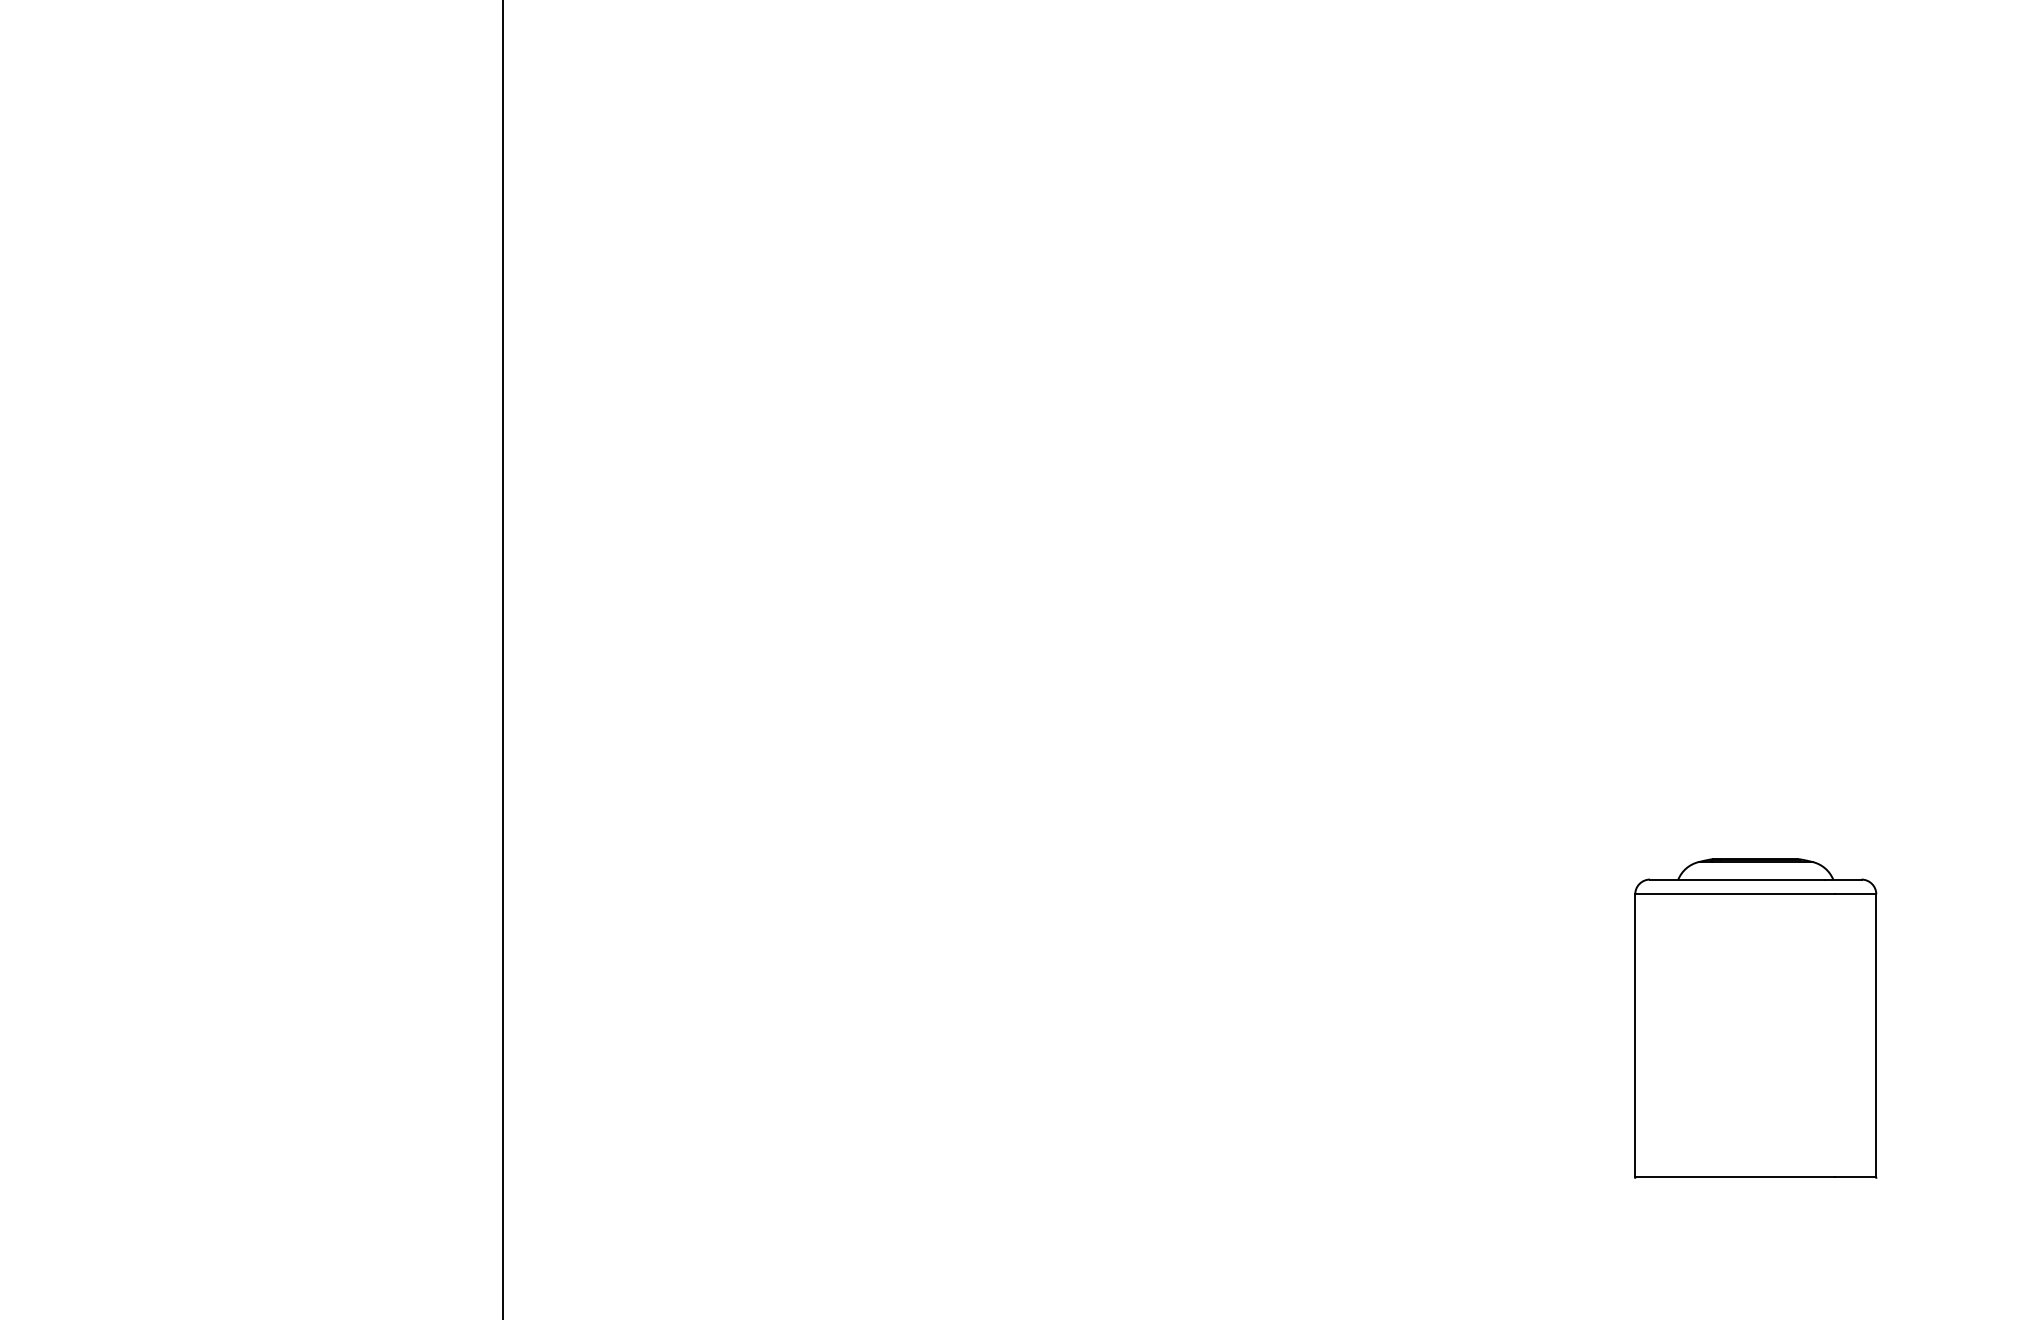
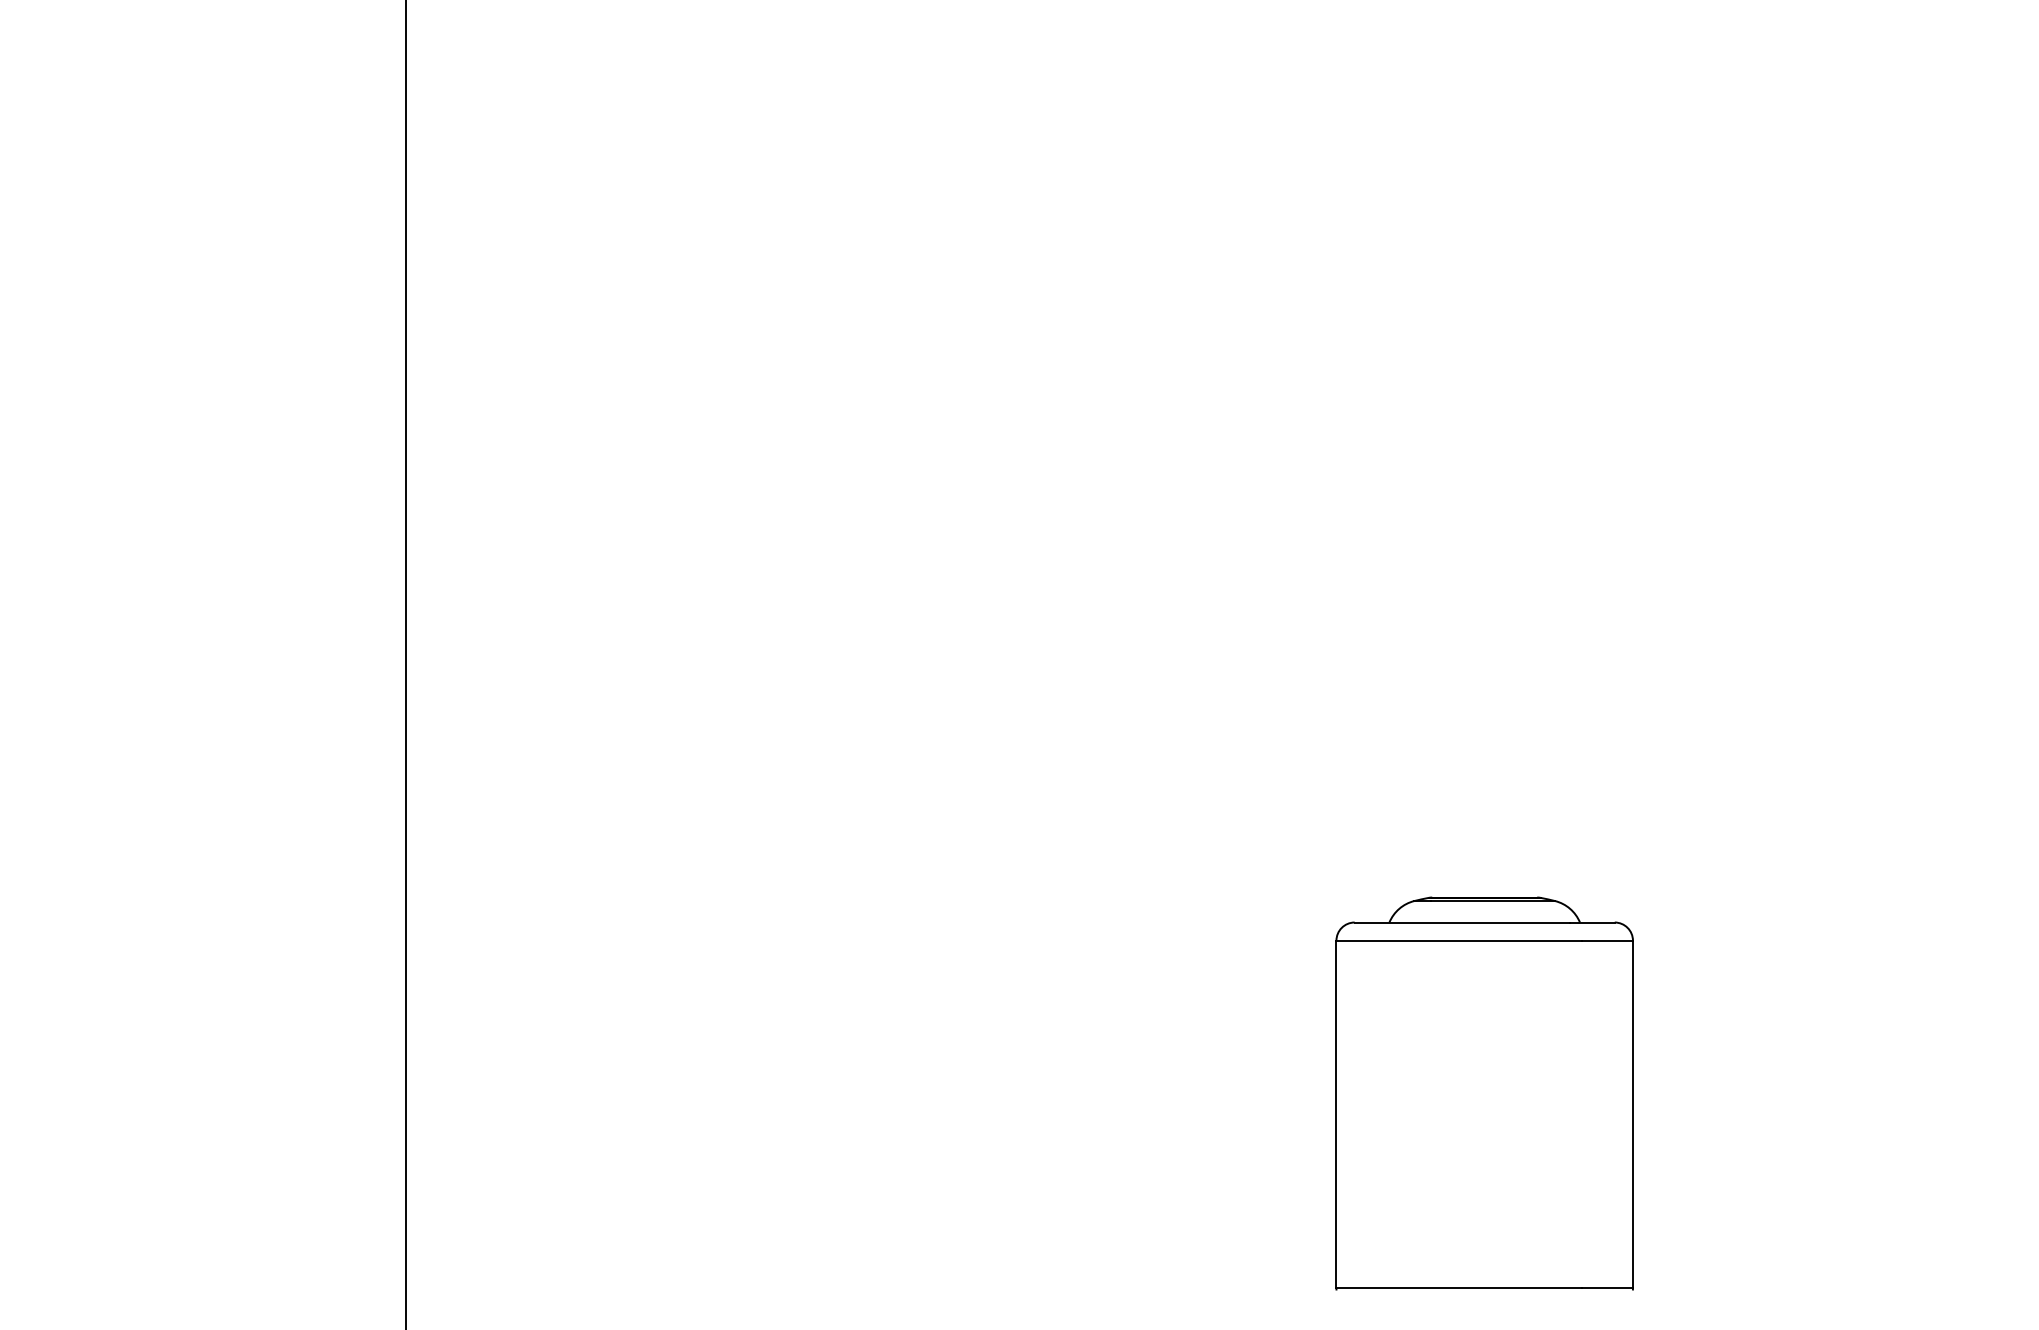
part: (1755, 1018) -> (1484, 1093), size x1.43

